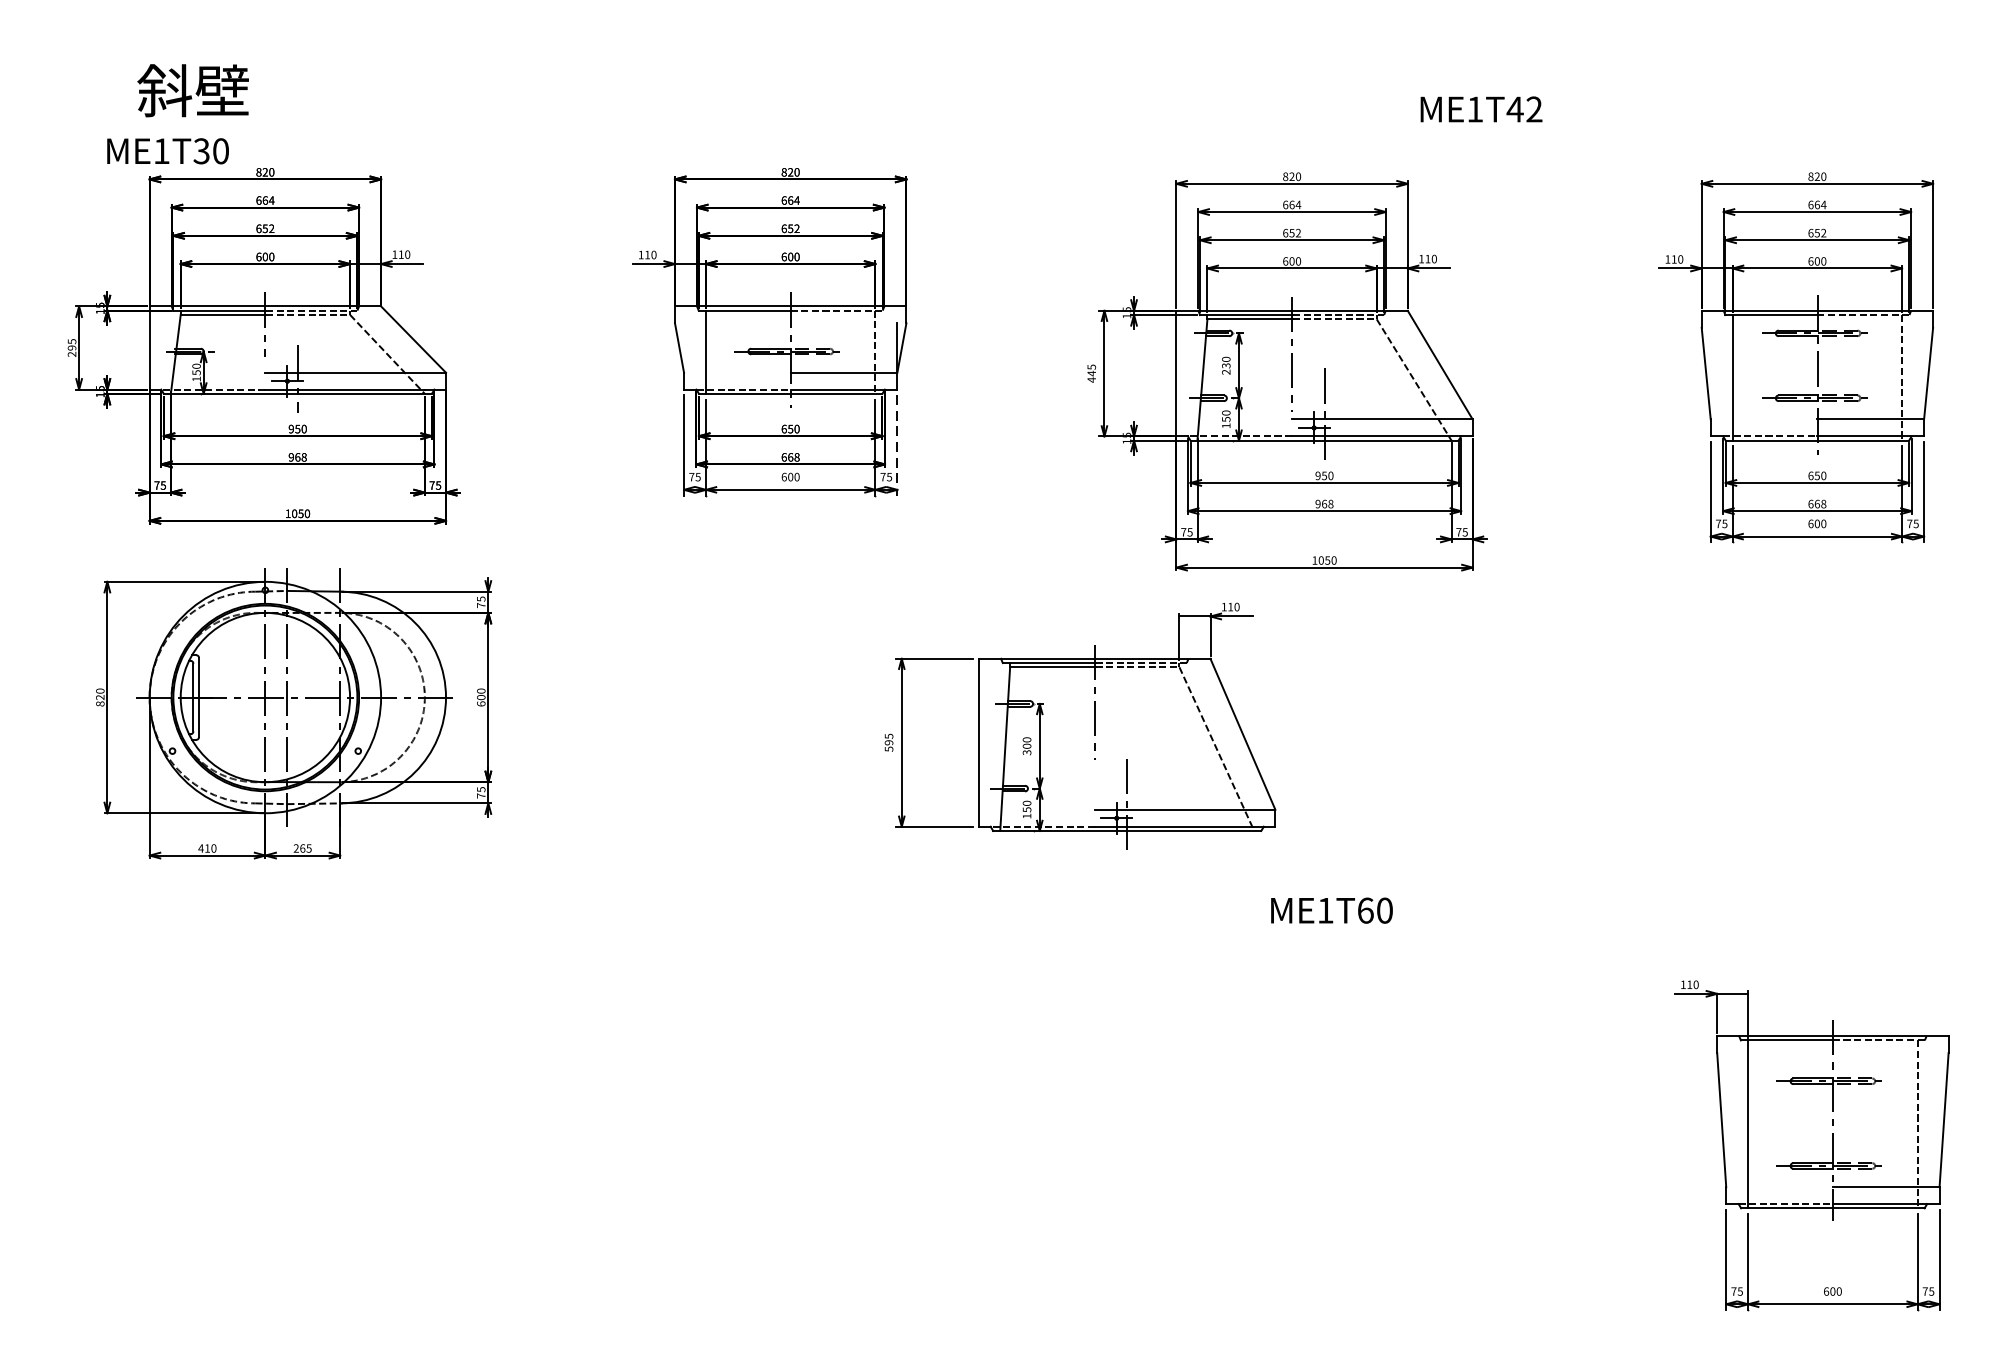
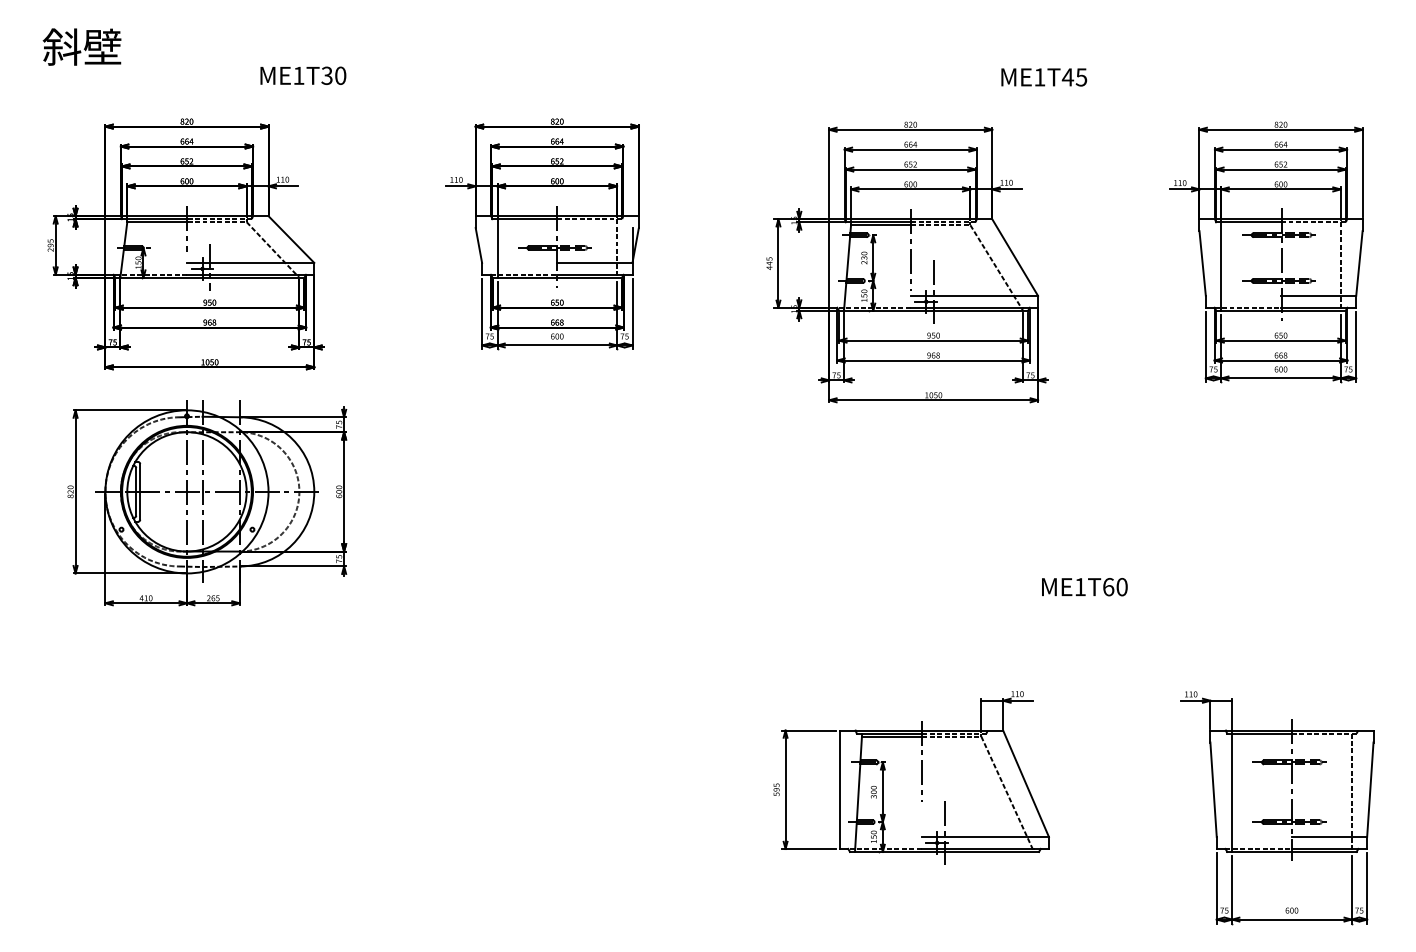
text: (192, 89) -> (81, 46), moved
text: (1534, 109) -> (1081, 77), ME1T42 -> ME1T45
text: (168, 150) -> (303, 75), moved
line: (897, 445) -> (632, 314), dashed -> solid
part: (1080, 725) -> (911, 777), moved
text: (1331, 911) -> (1084, 587), moved

